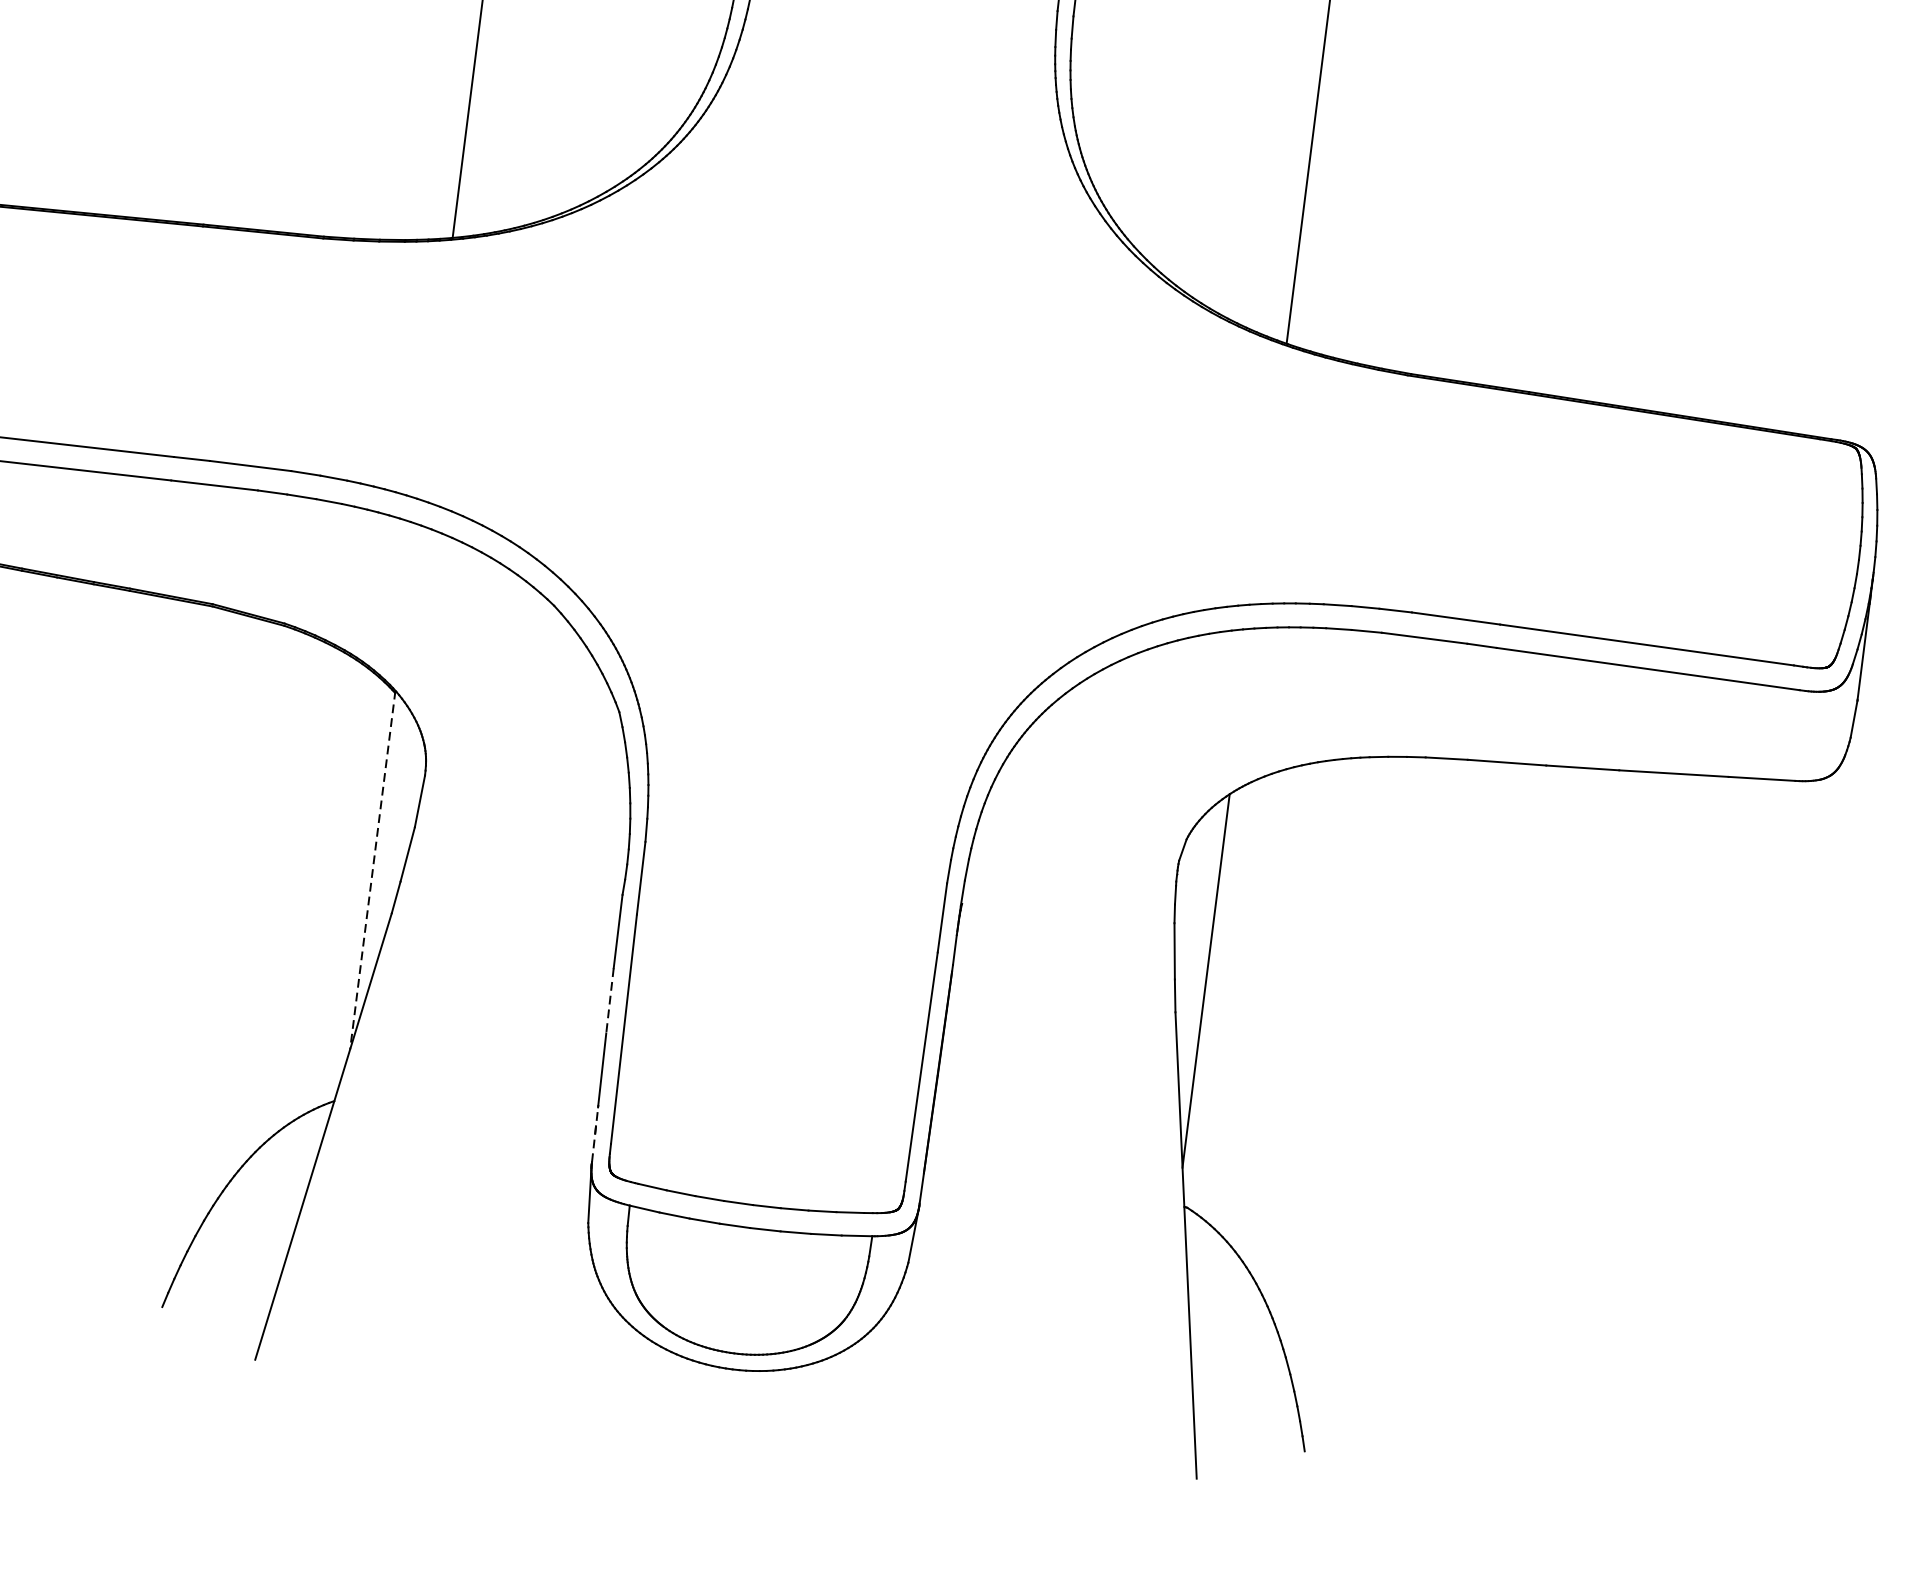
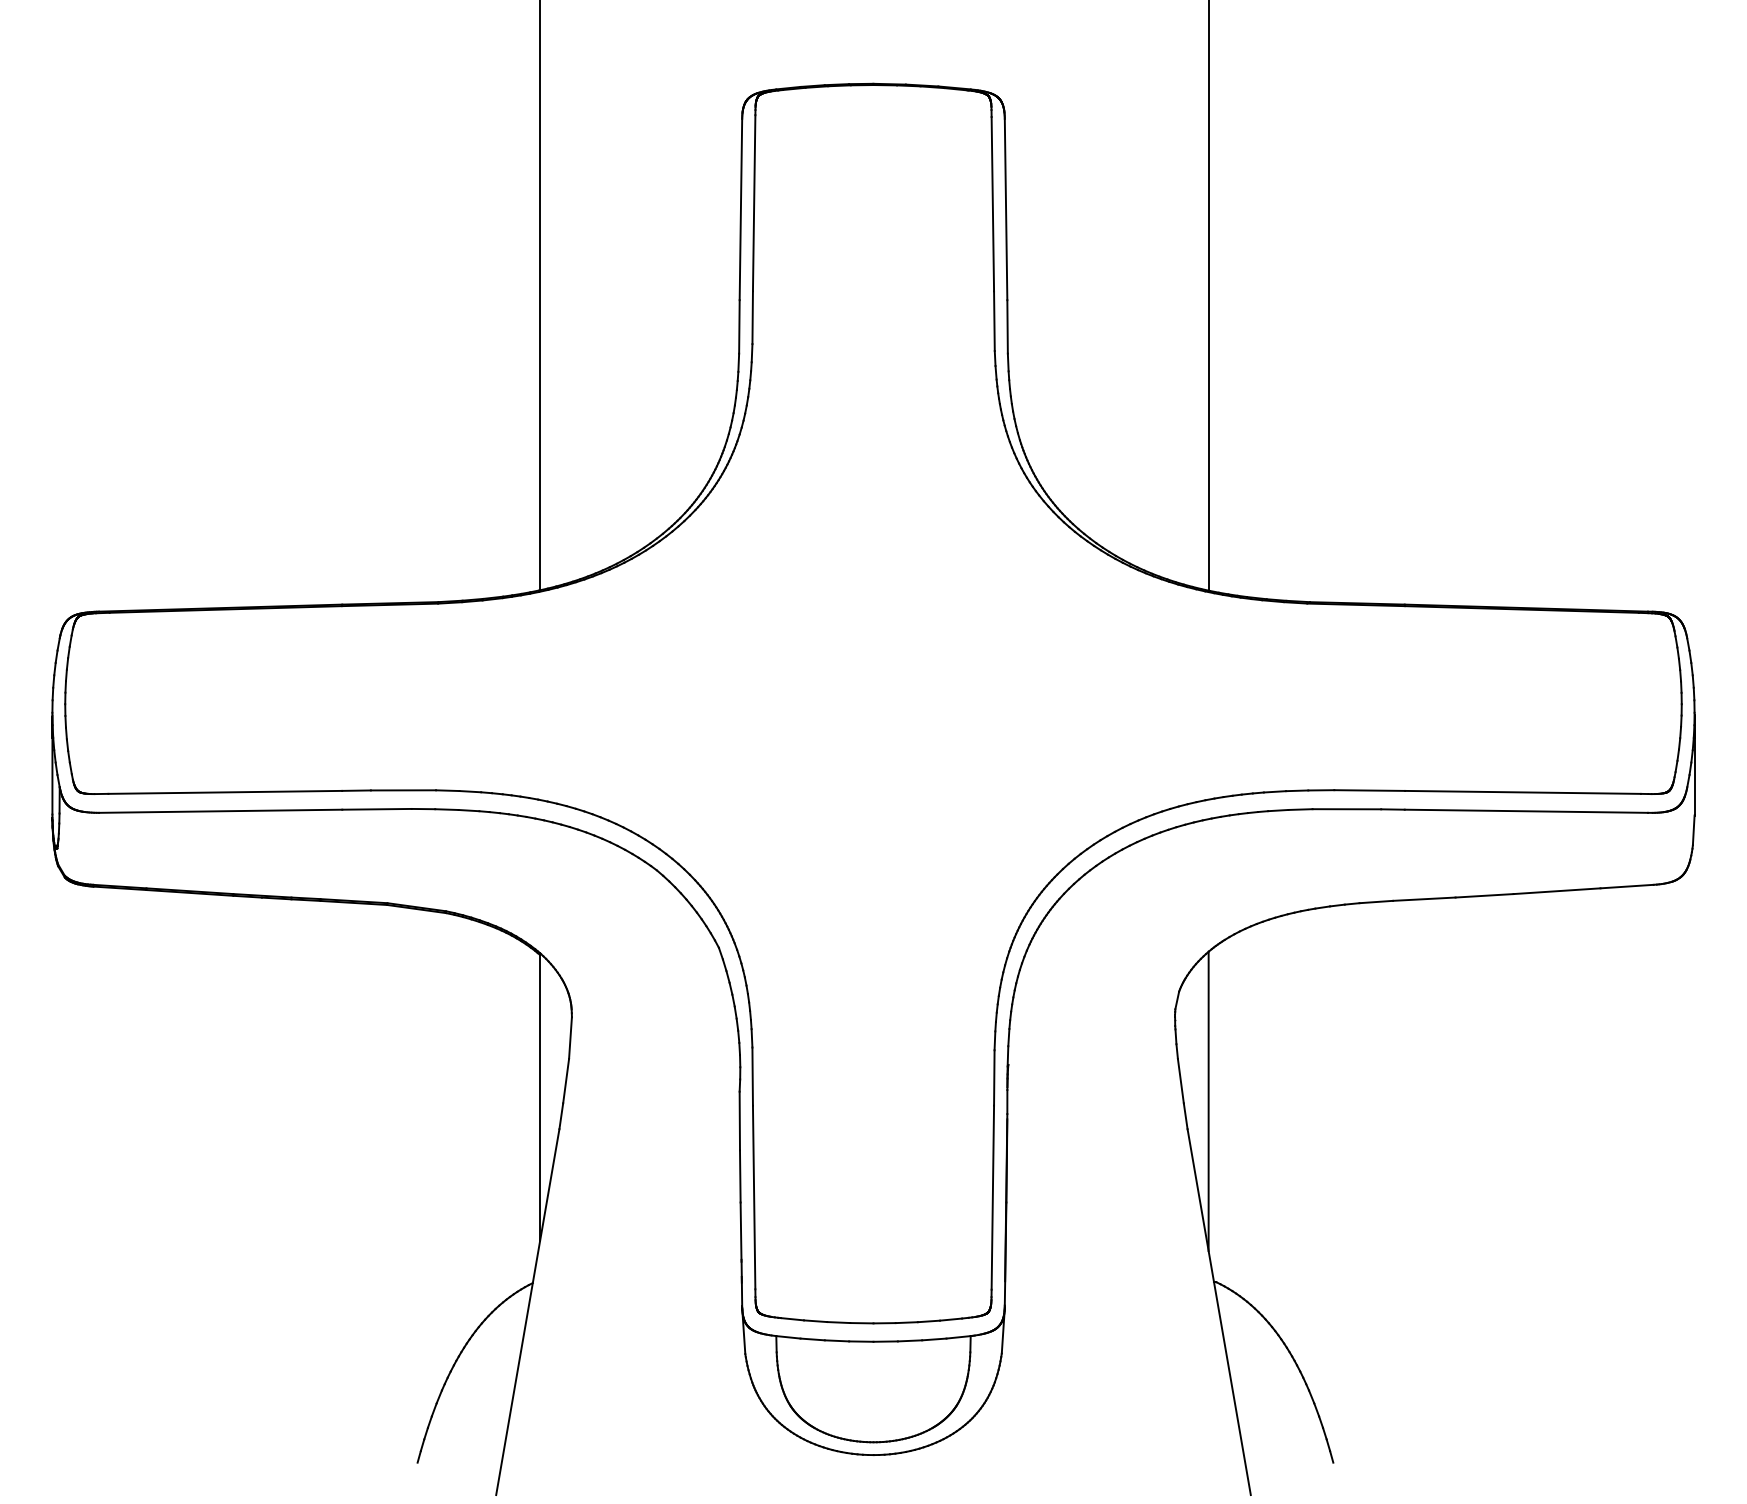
line: (373, 870) -> (540, 1097), dashed -> solid
line: (610, 1000) -> (740, 1176), dashed -> solid
line: (594, 1133) -> (741, 1282), dashed -> solid

